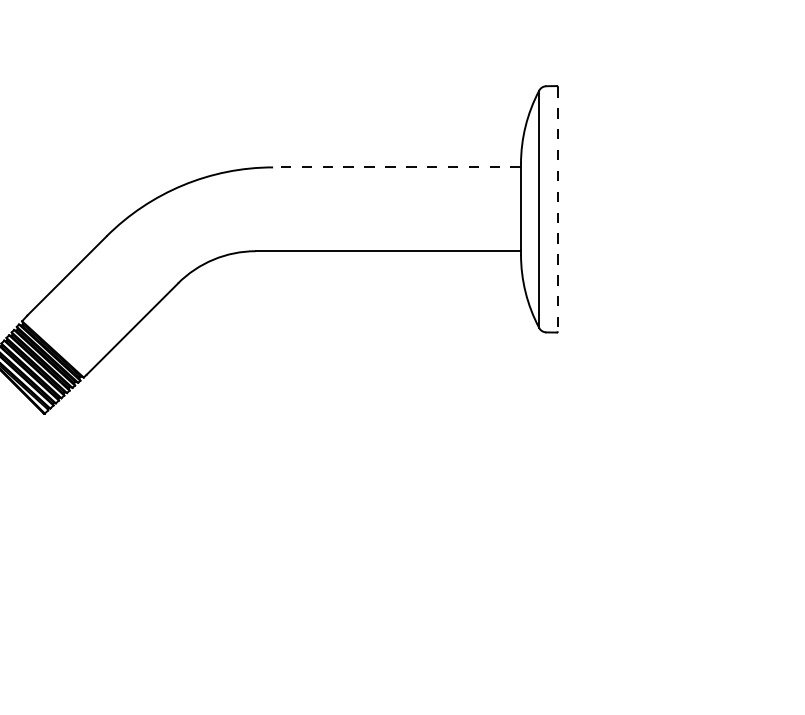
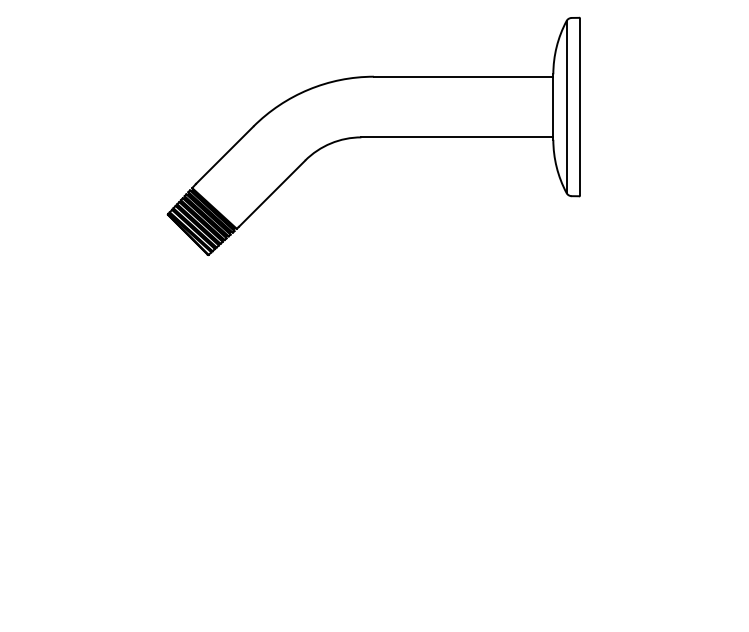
line: (396, 167) -> (463, 76), dashed -> solid
line: (558, 209) -> (580, 107), dashed -> solid

